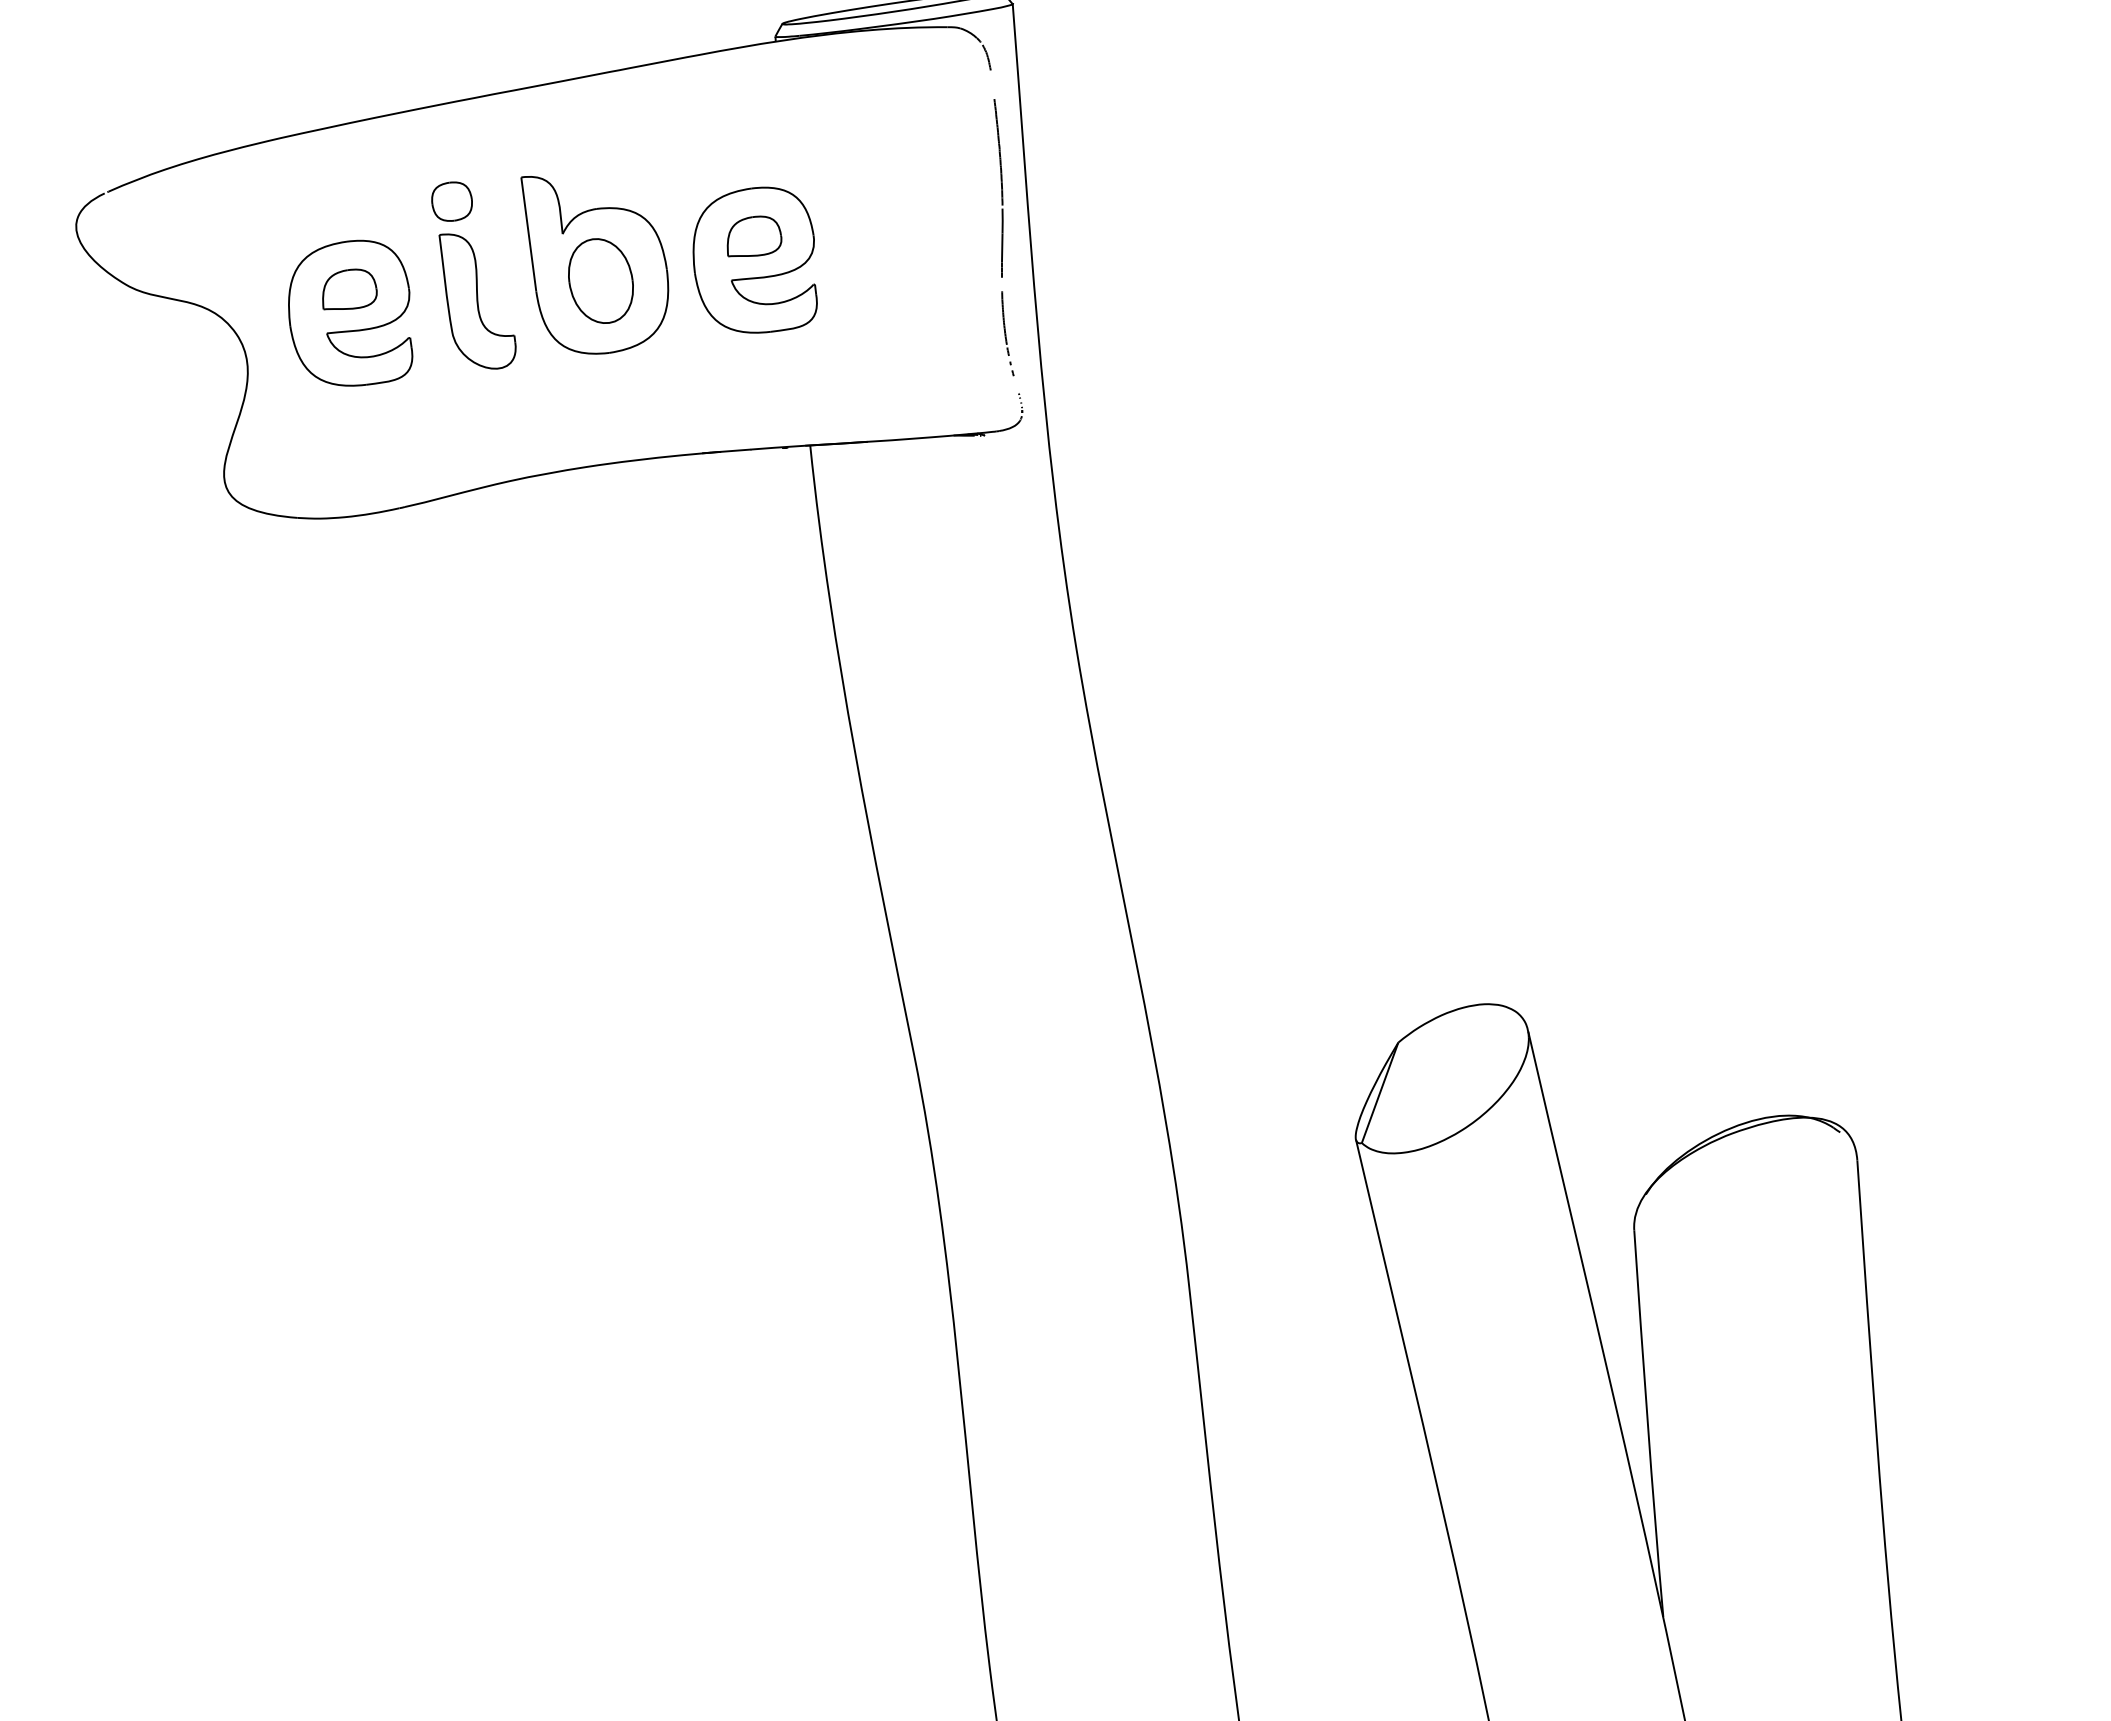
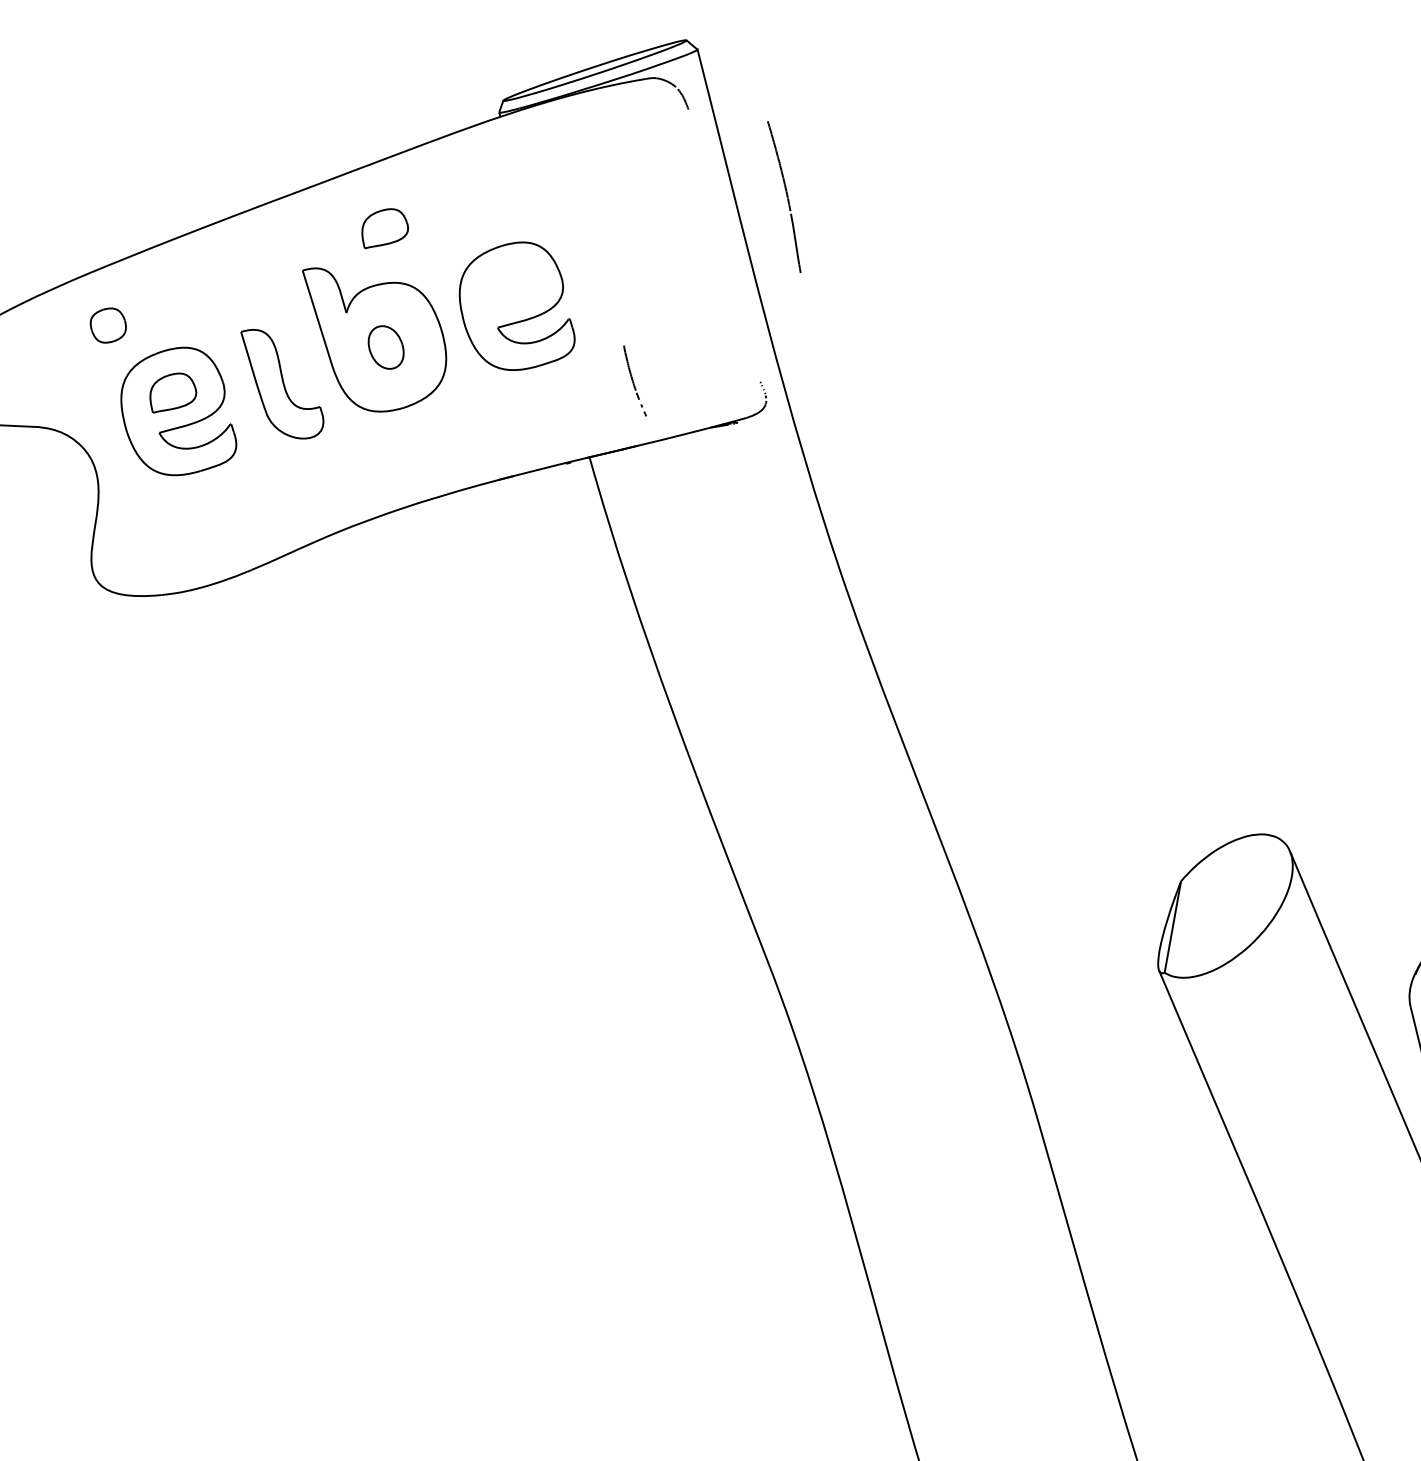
part: (998, 188) -> (784, 197), moved
part: (451, 201) -> (107, 325), moved
part: (754, 236) -> (384, 227), moved
part: (600, 280) -> (385, 347), size x0.6
part: (1007, 333) -> (634, 380), moved

